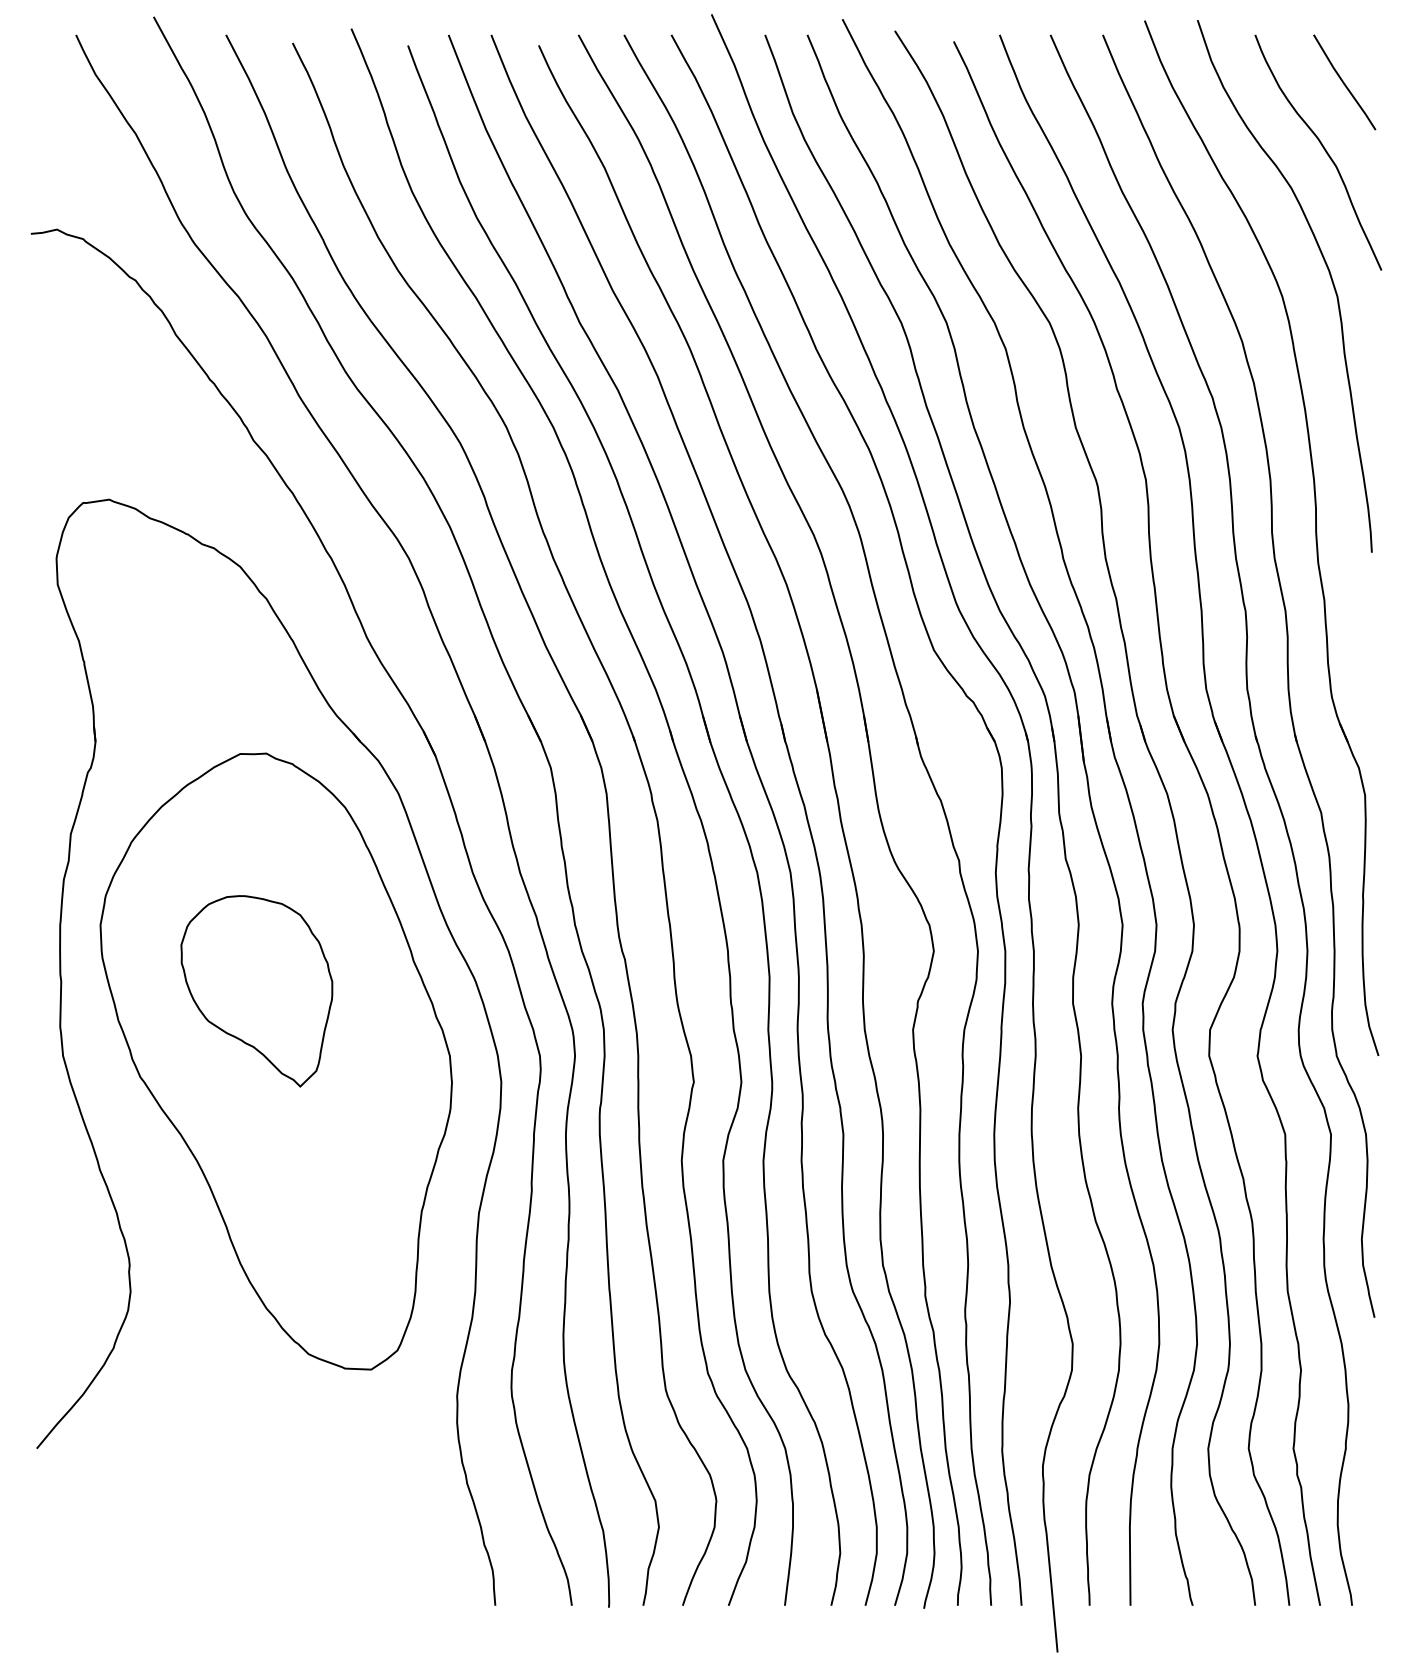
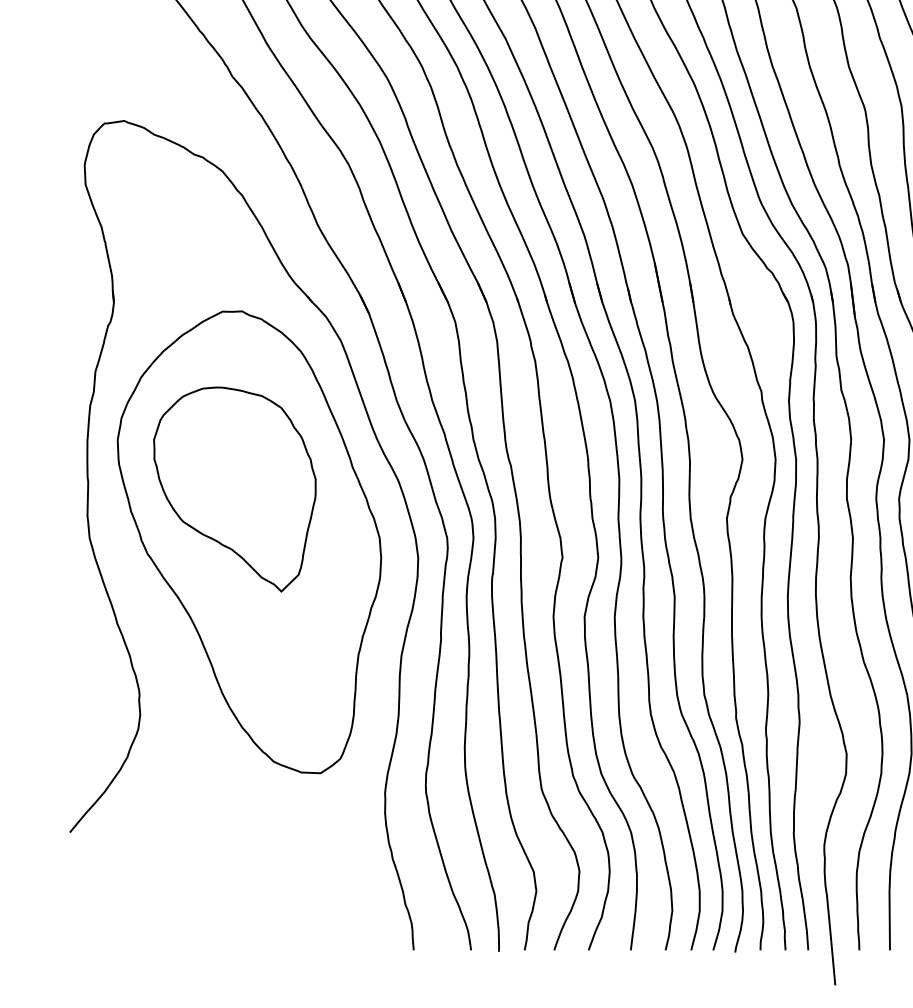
part: (256, 991) -> (234, 489), size x1.43

